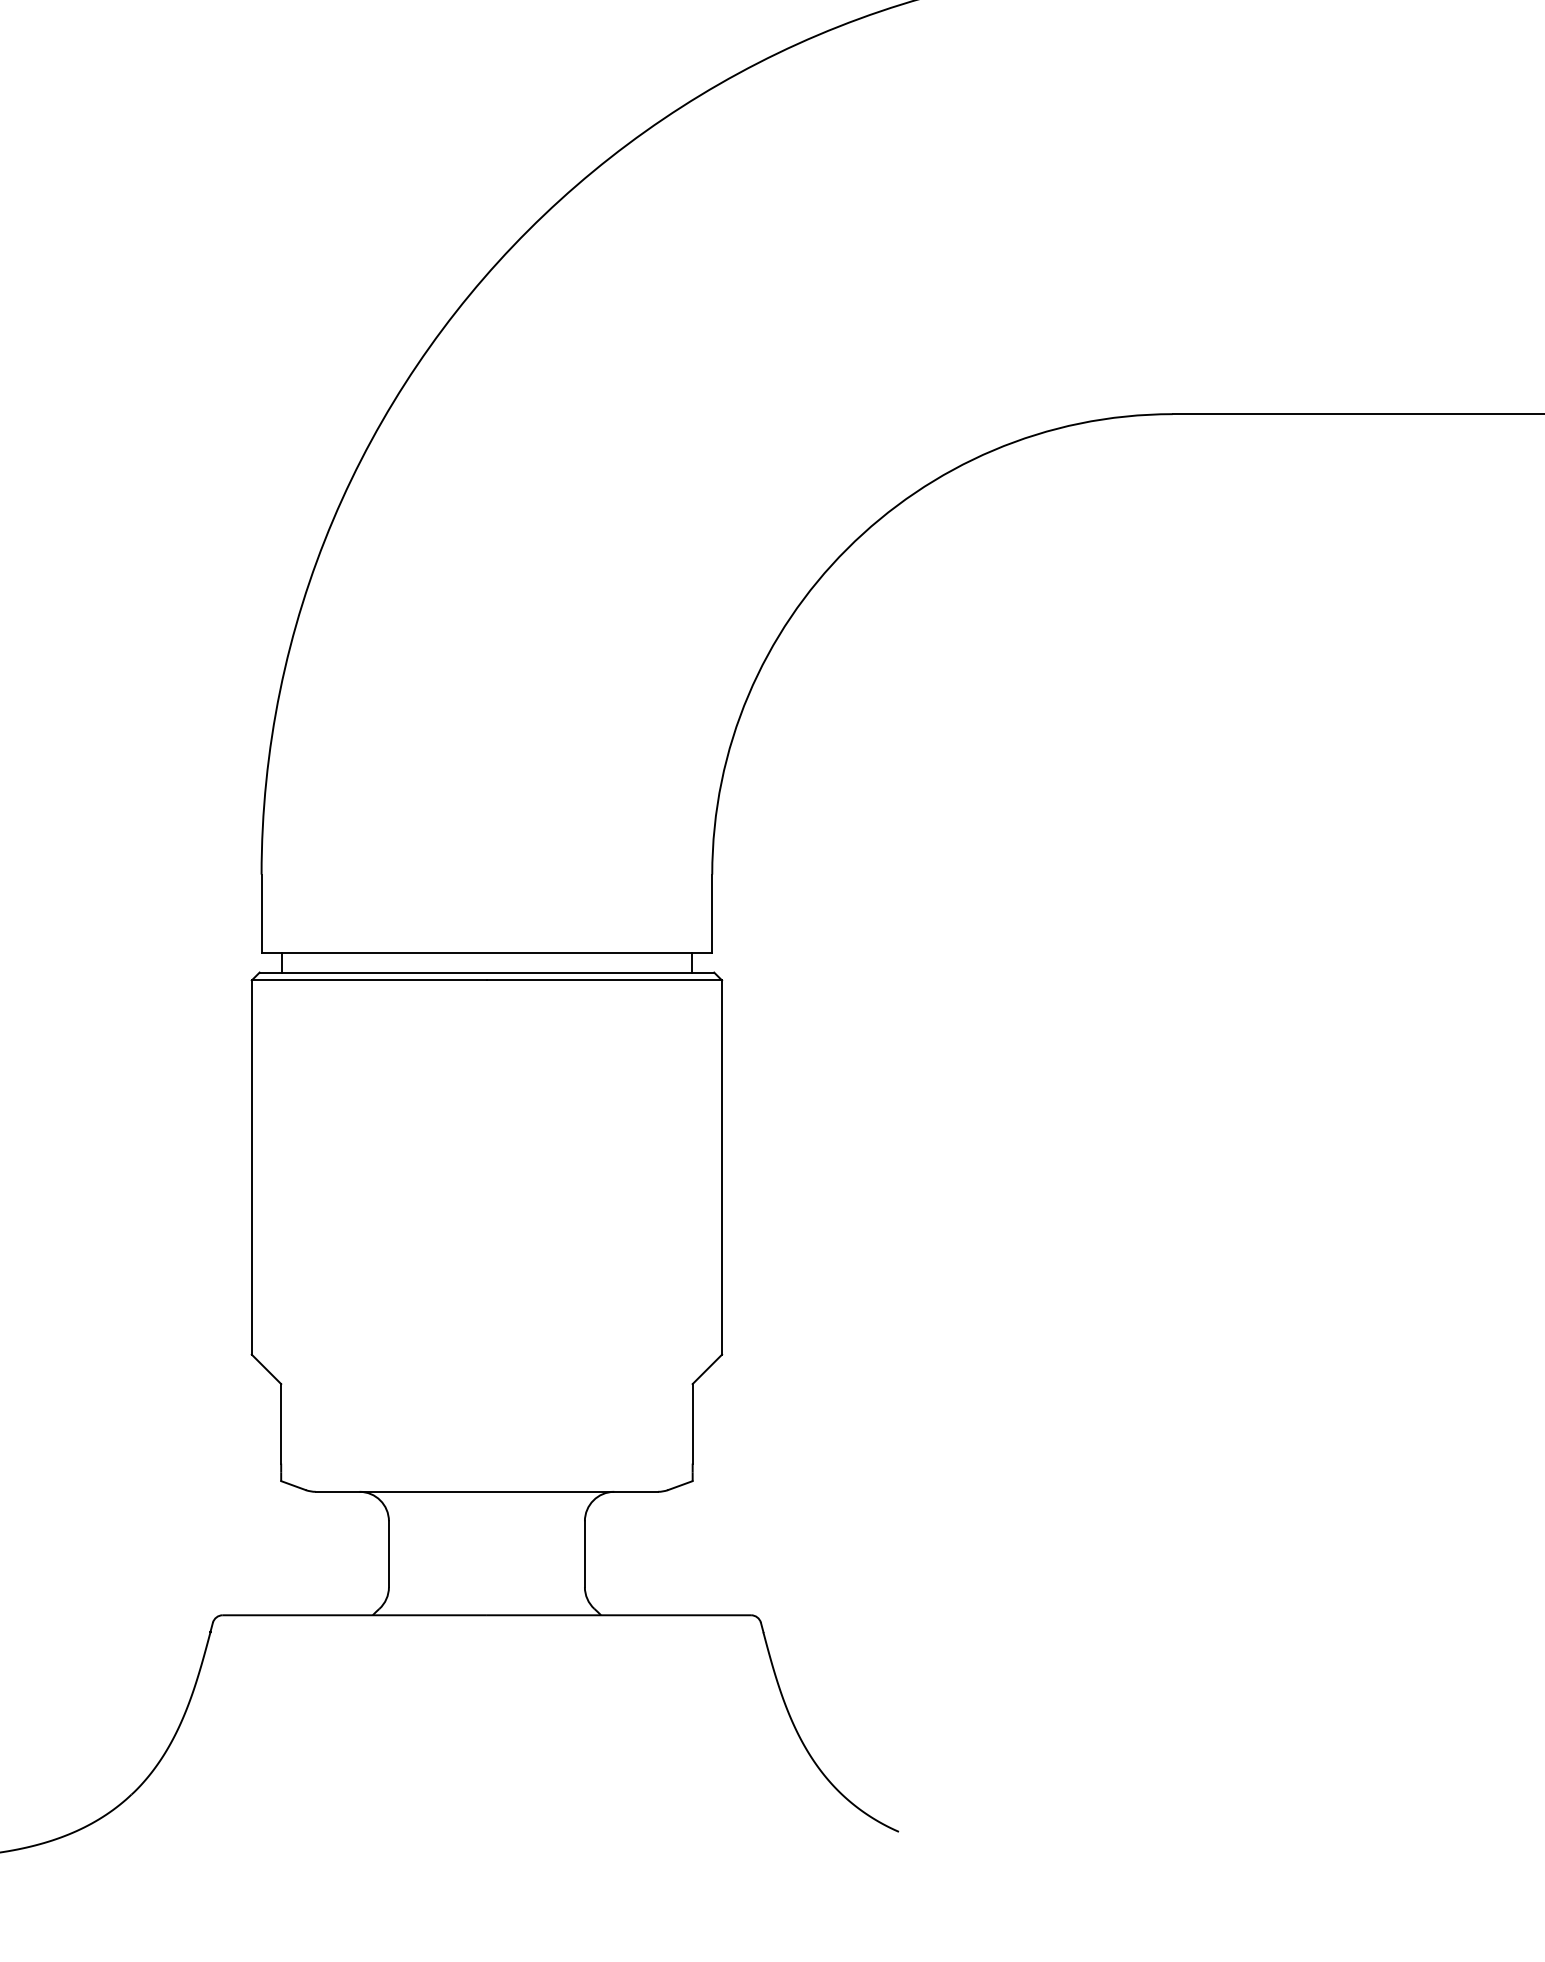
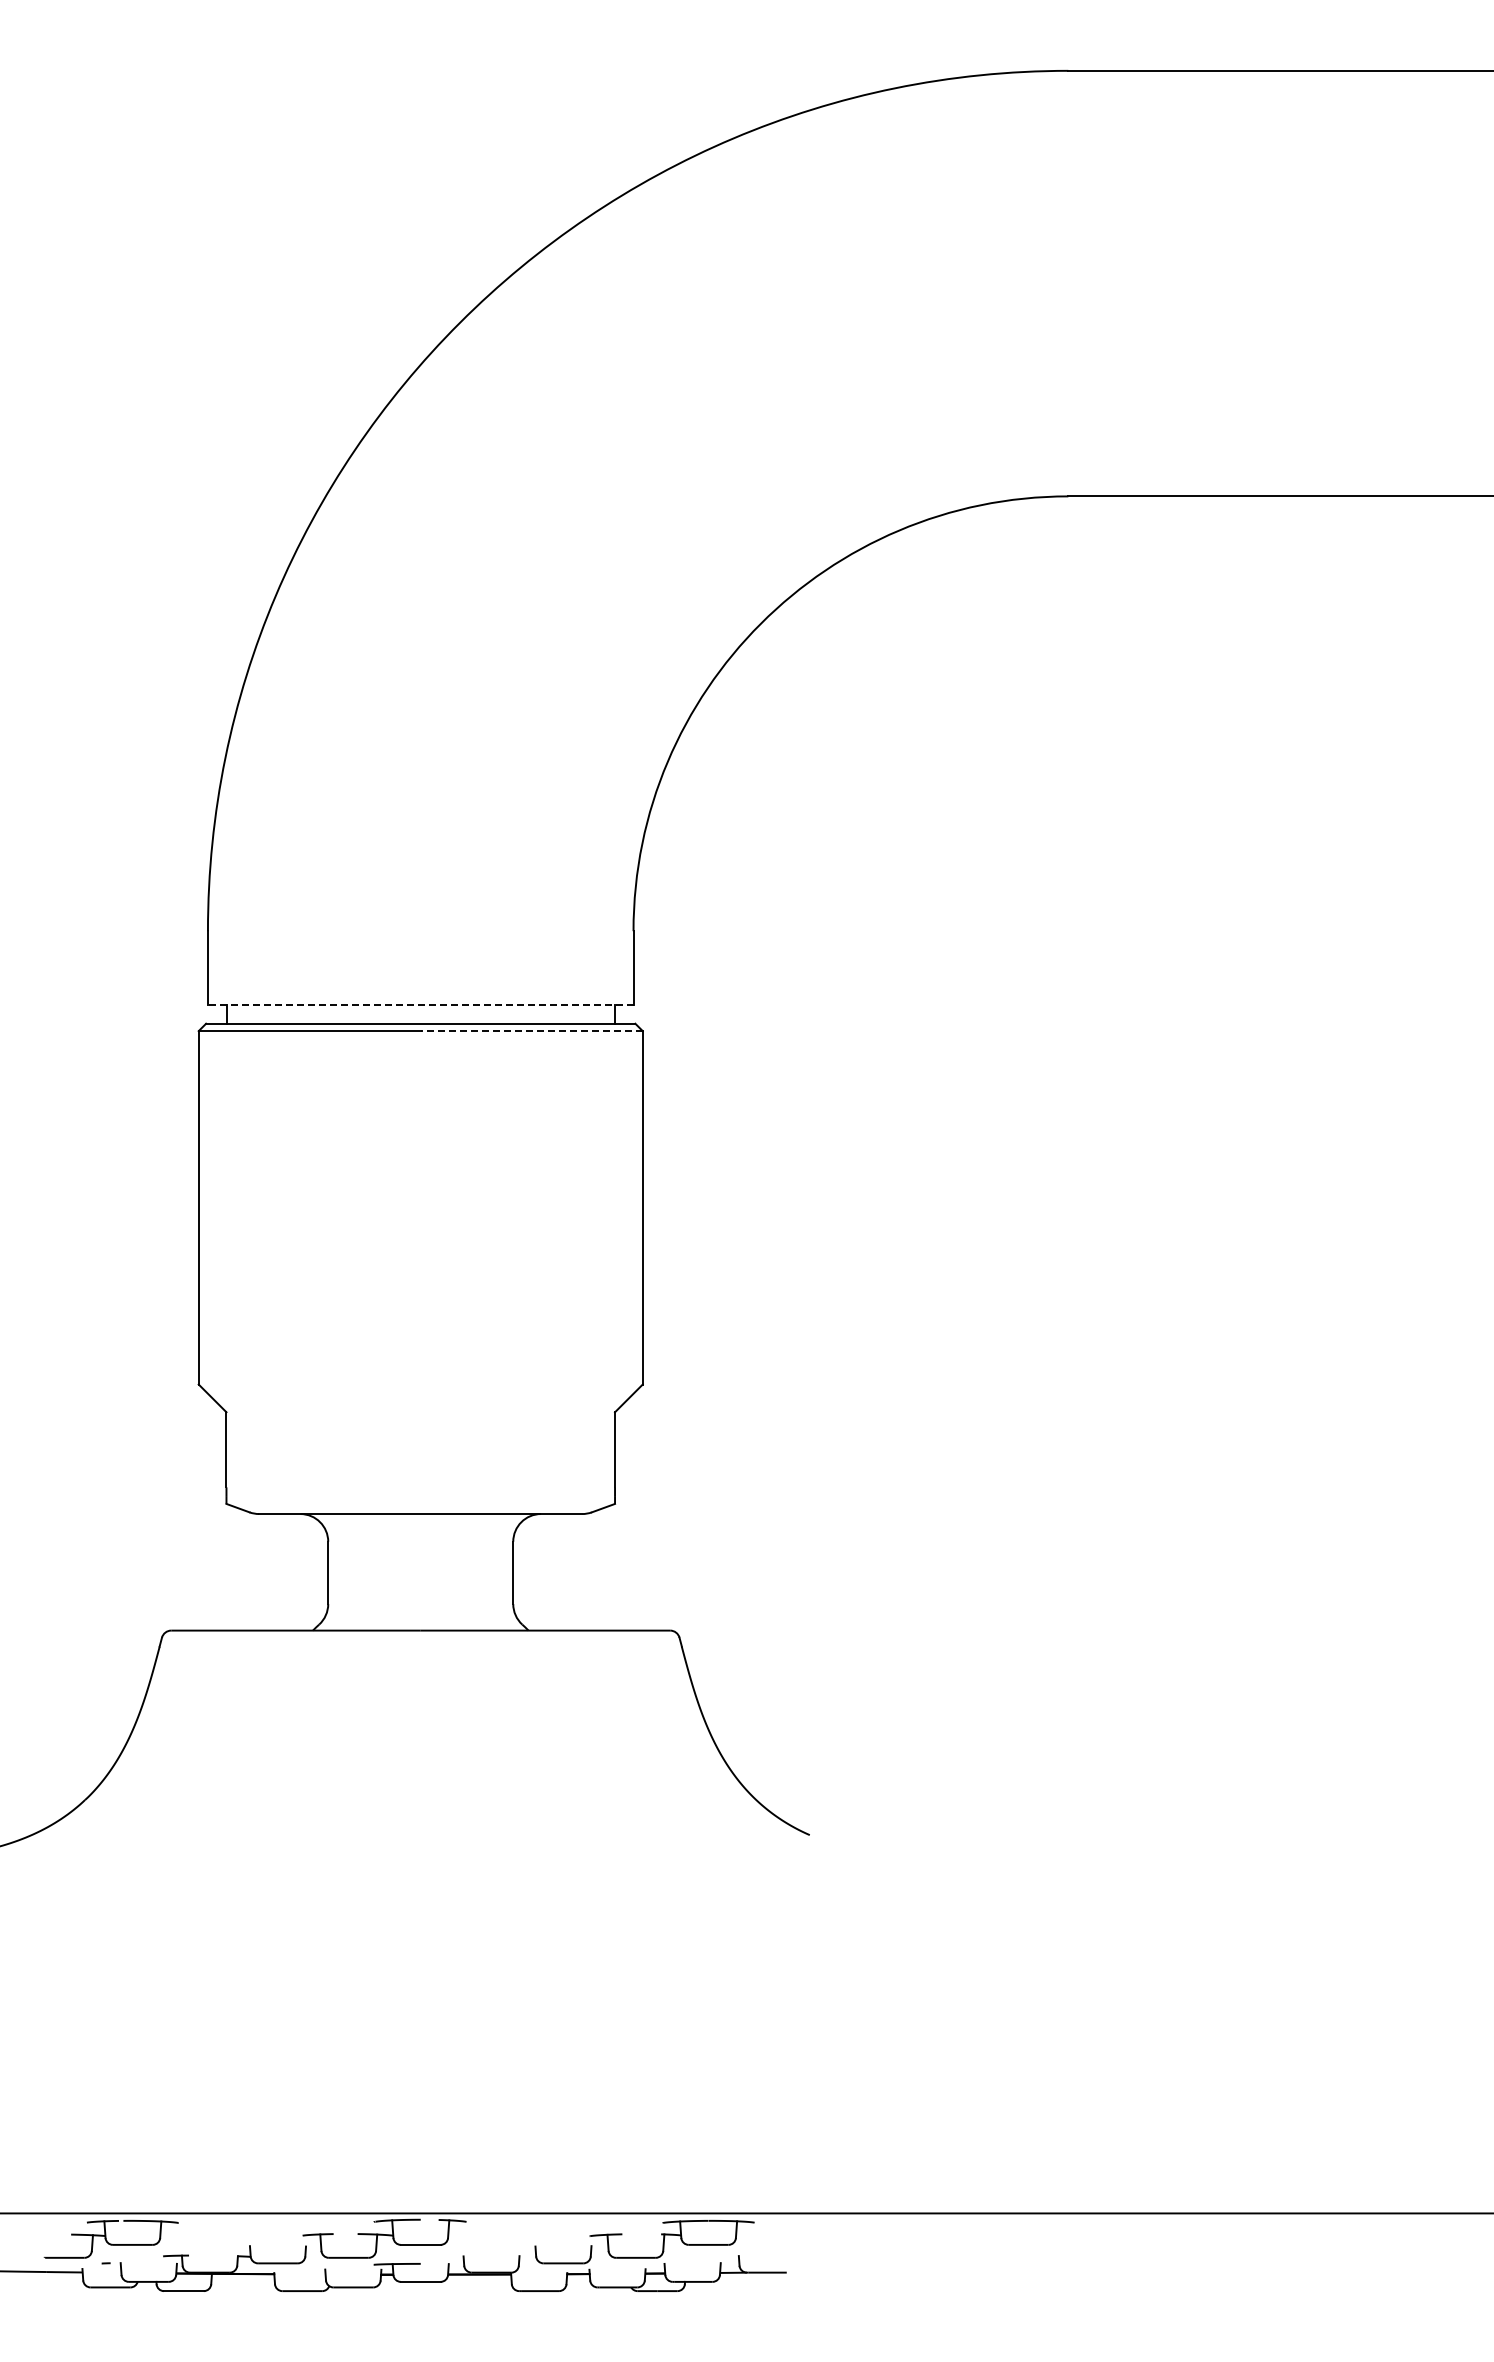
line: (486, 953) -> (420, 1005), solid -> dashed
line: (604, 980) -> (531, 1031), solid -> dashed

